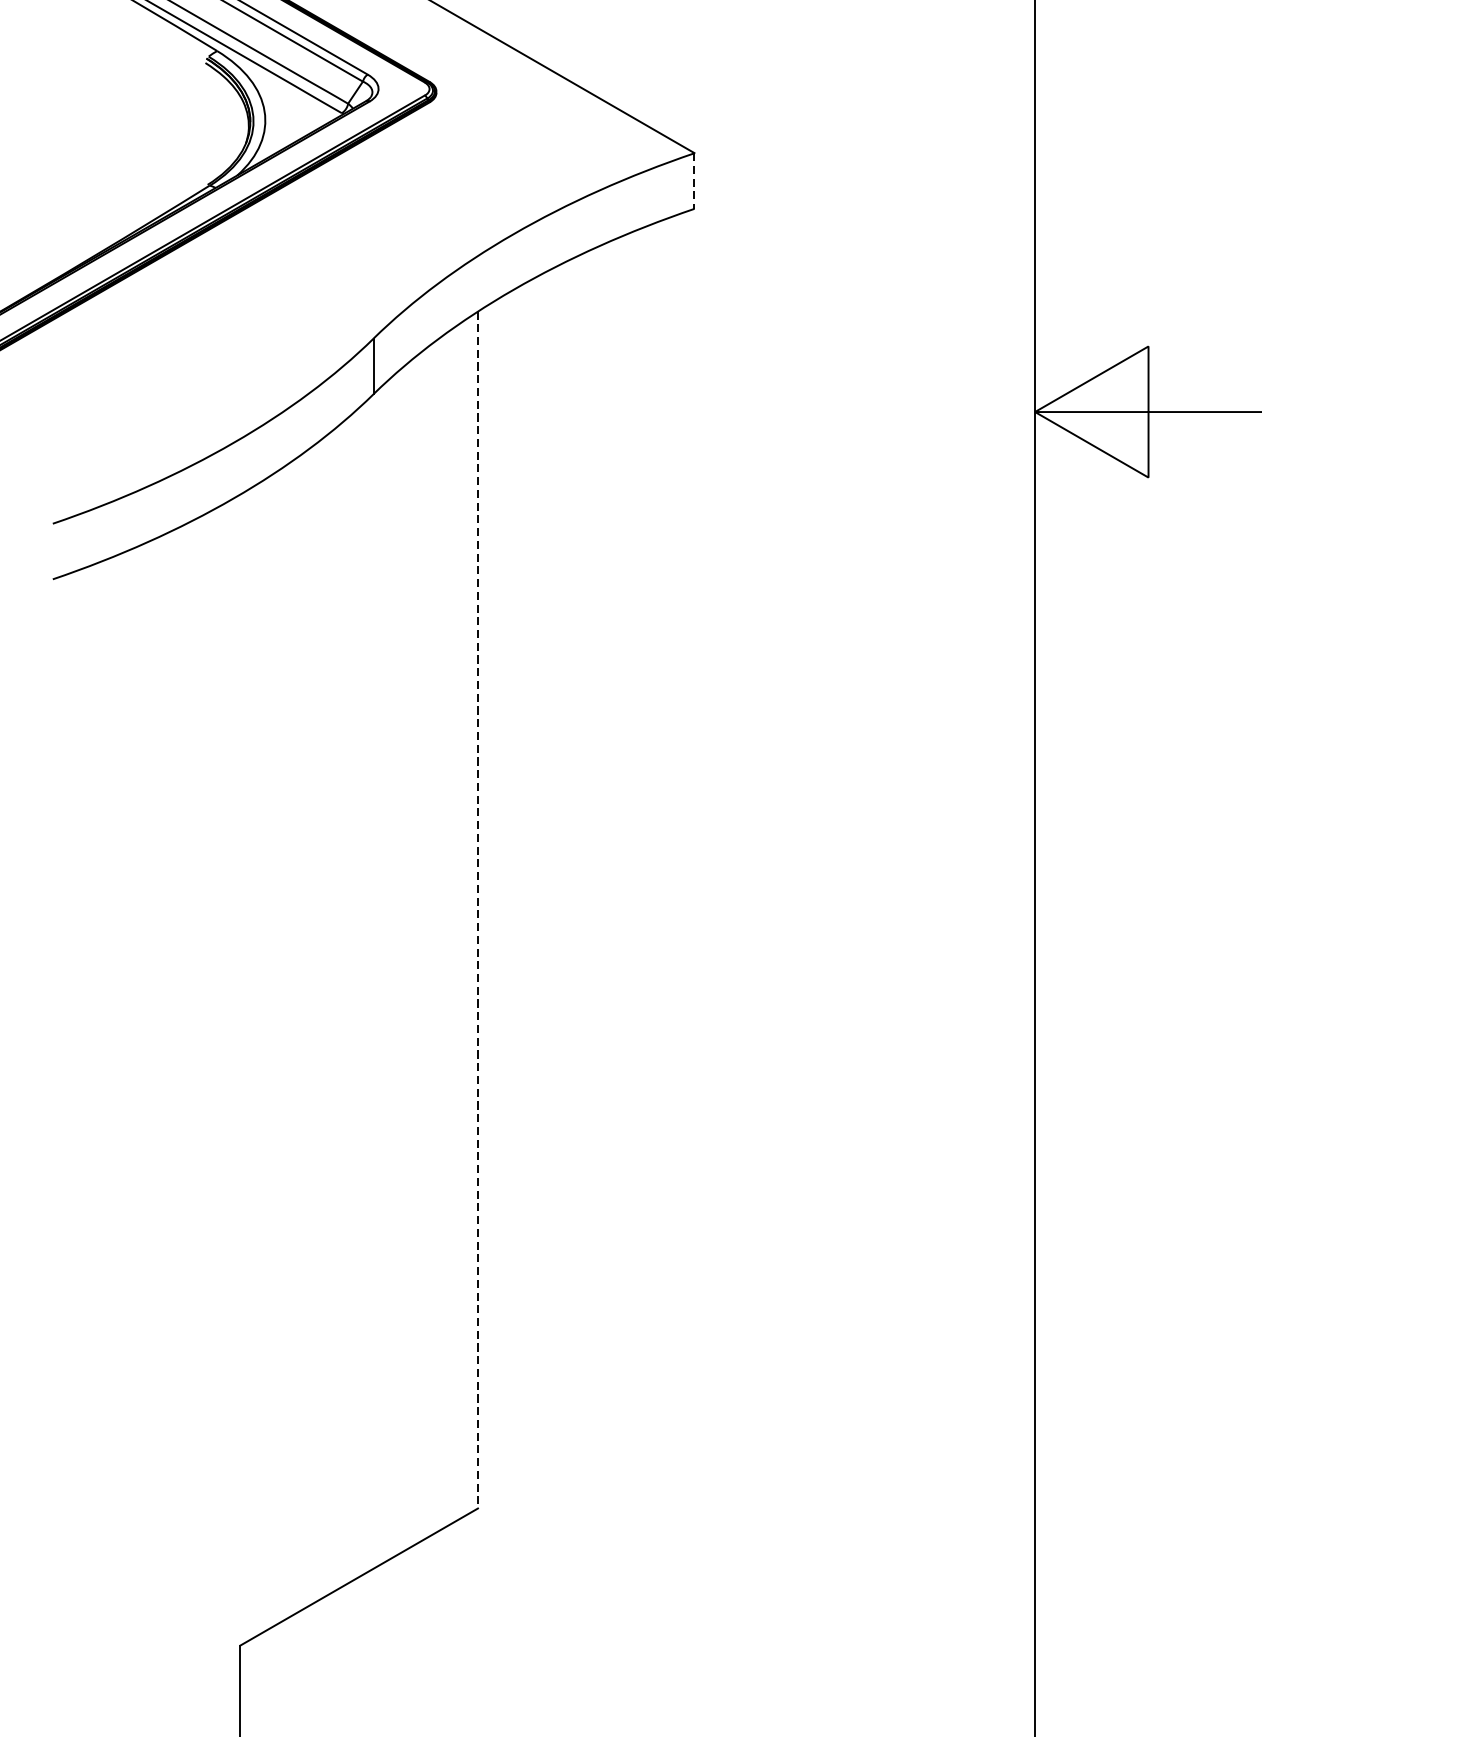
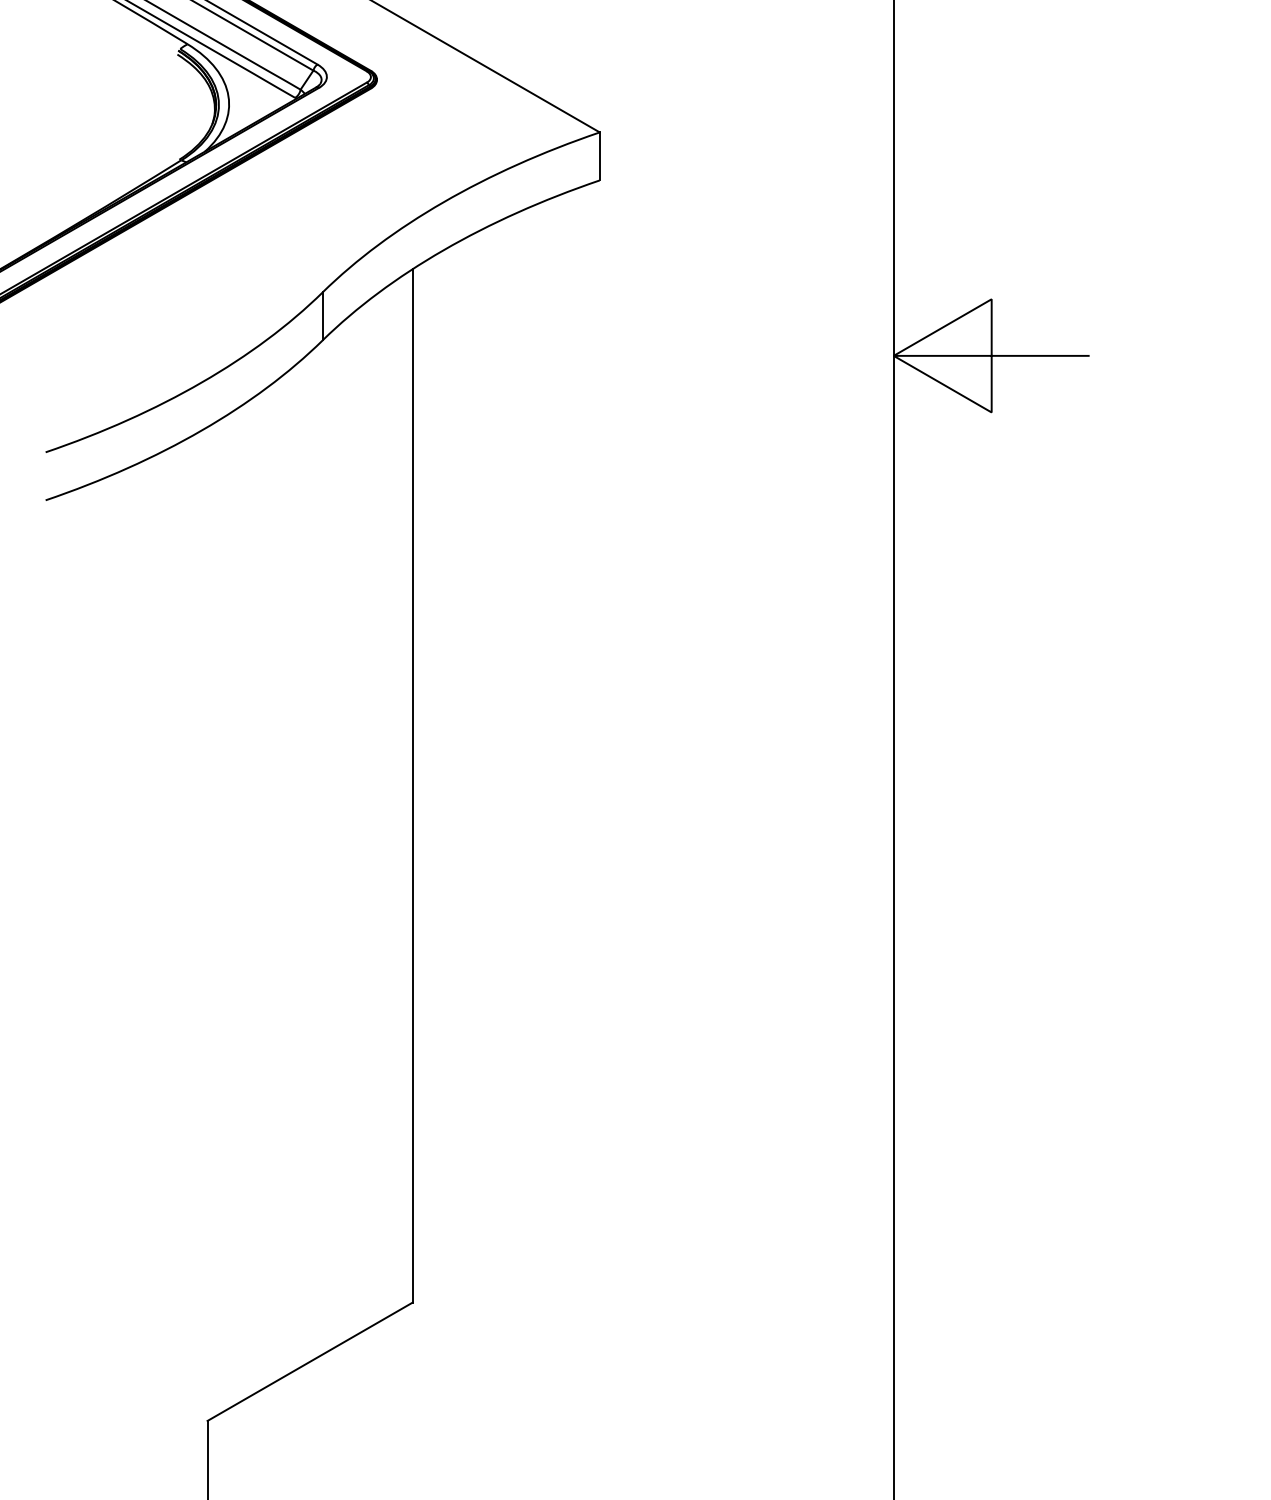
line: (694, 181) -> (599, 156), dashed -> solid
line: (477, 909) -> (412, 785), dashed -> solid

